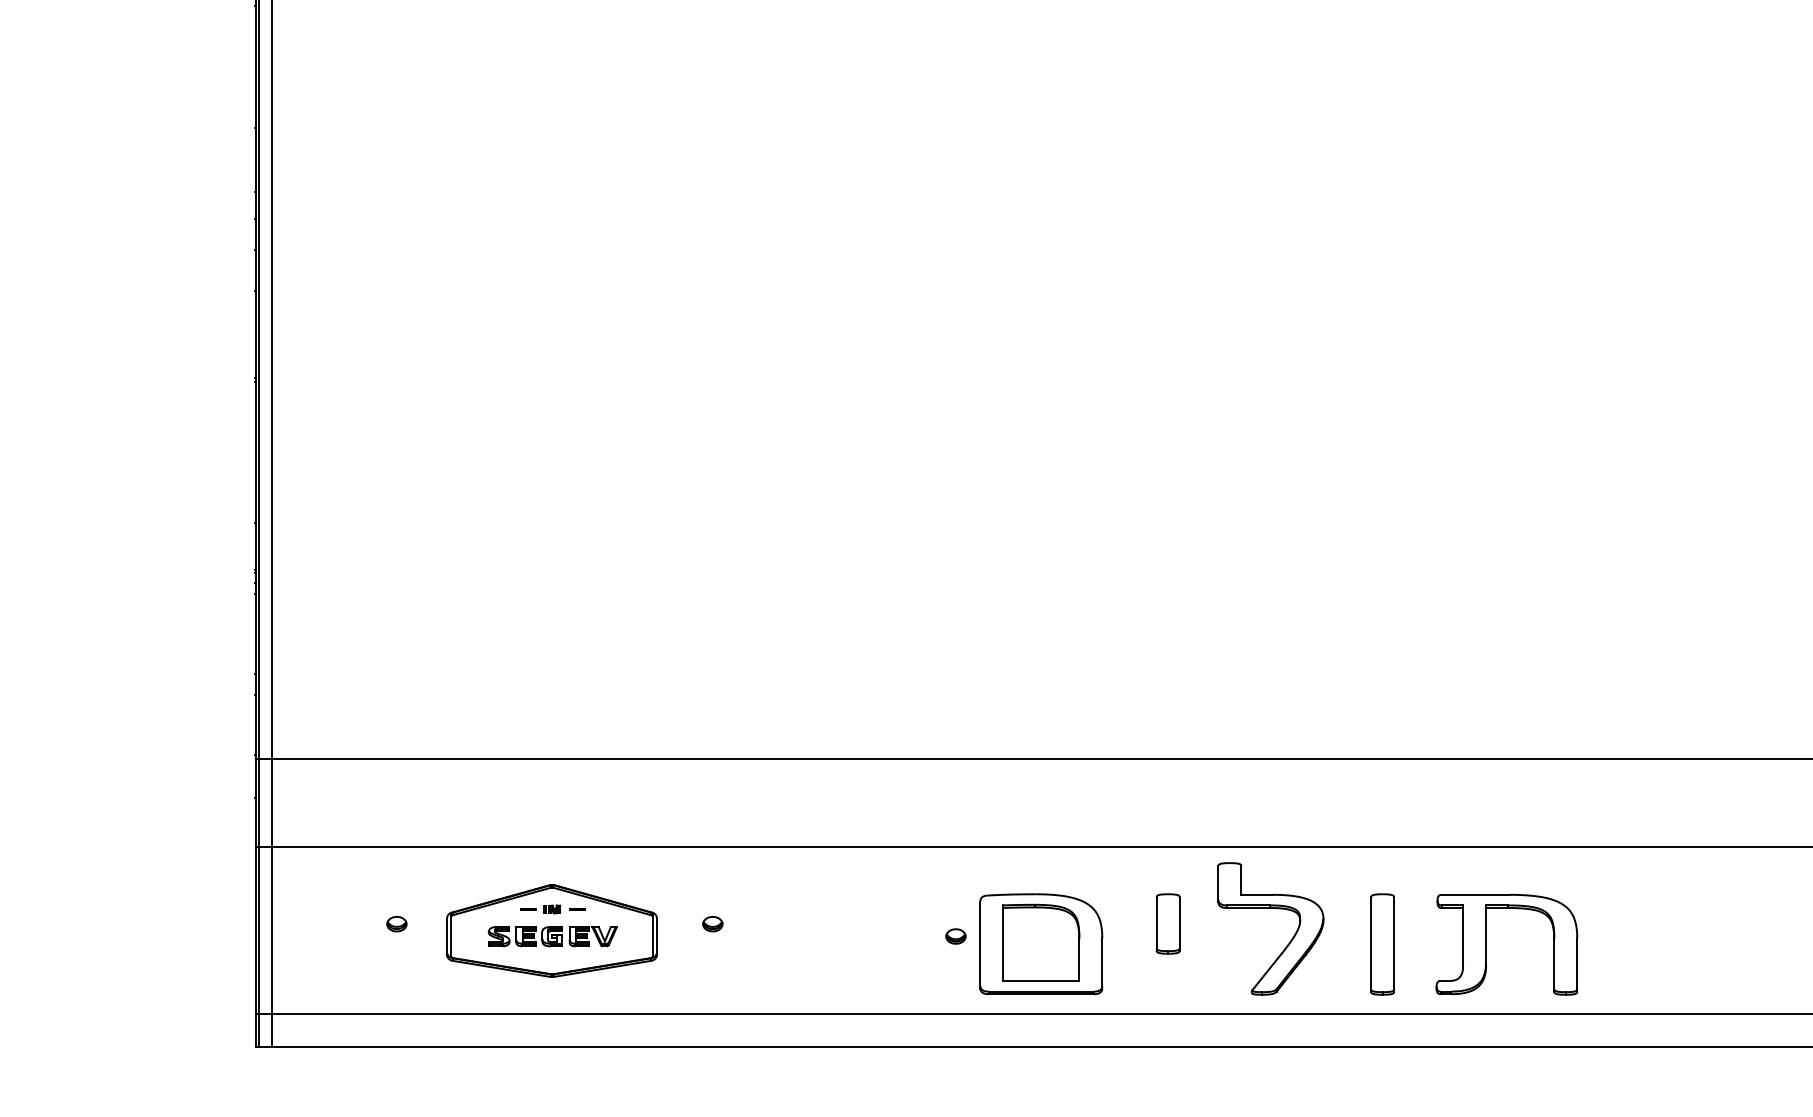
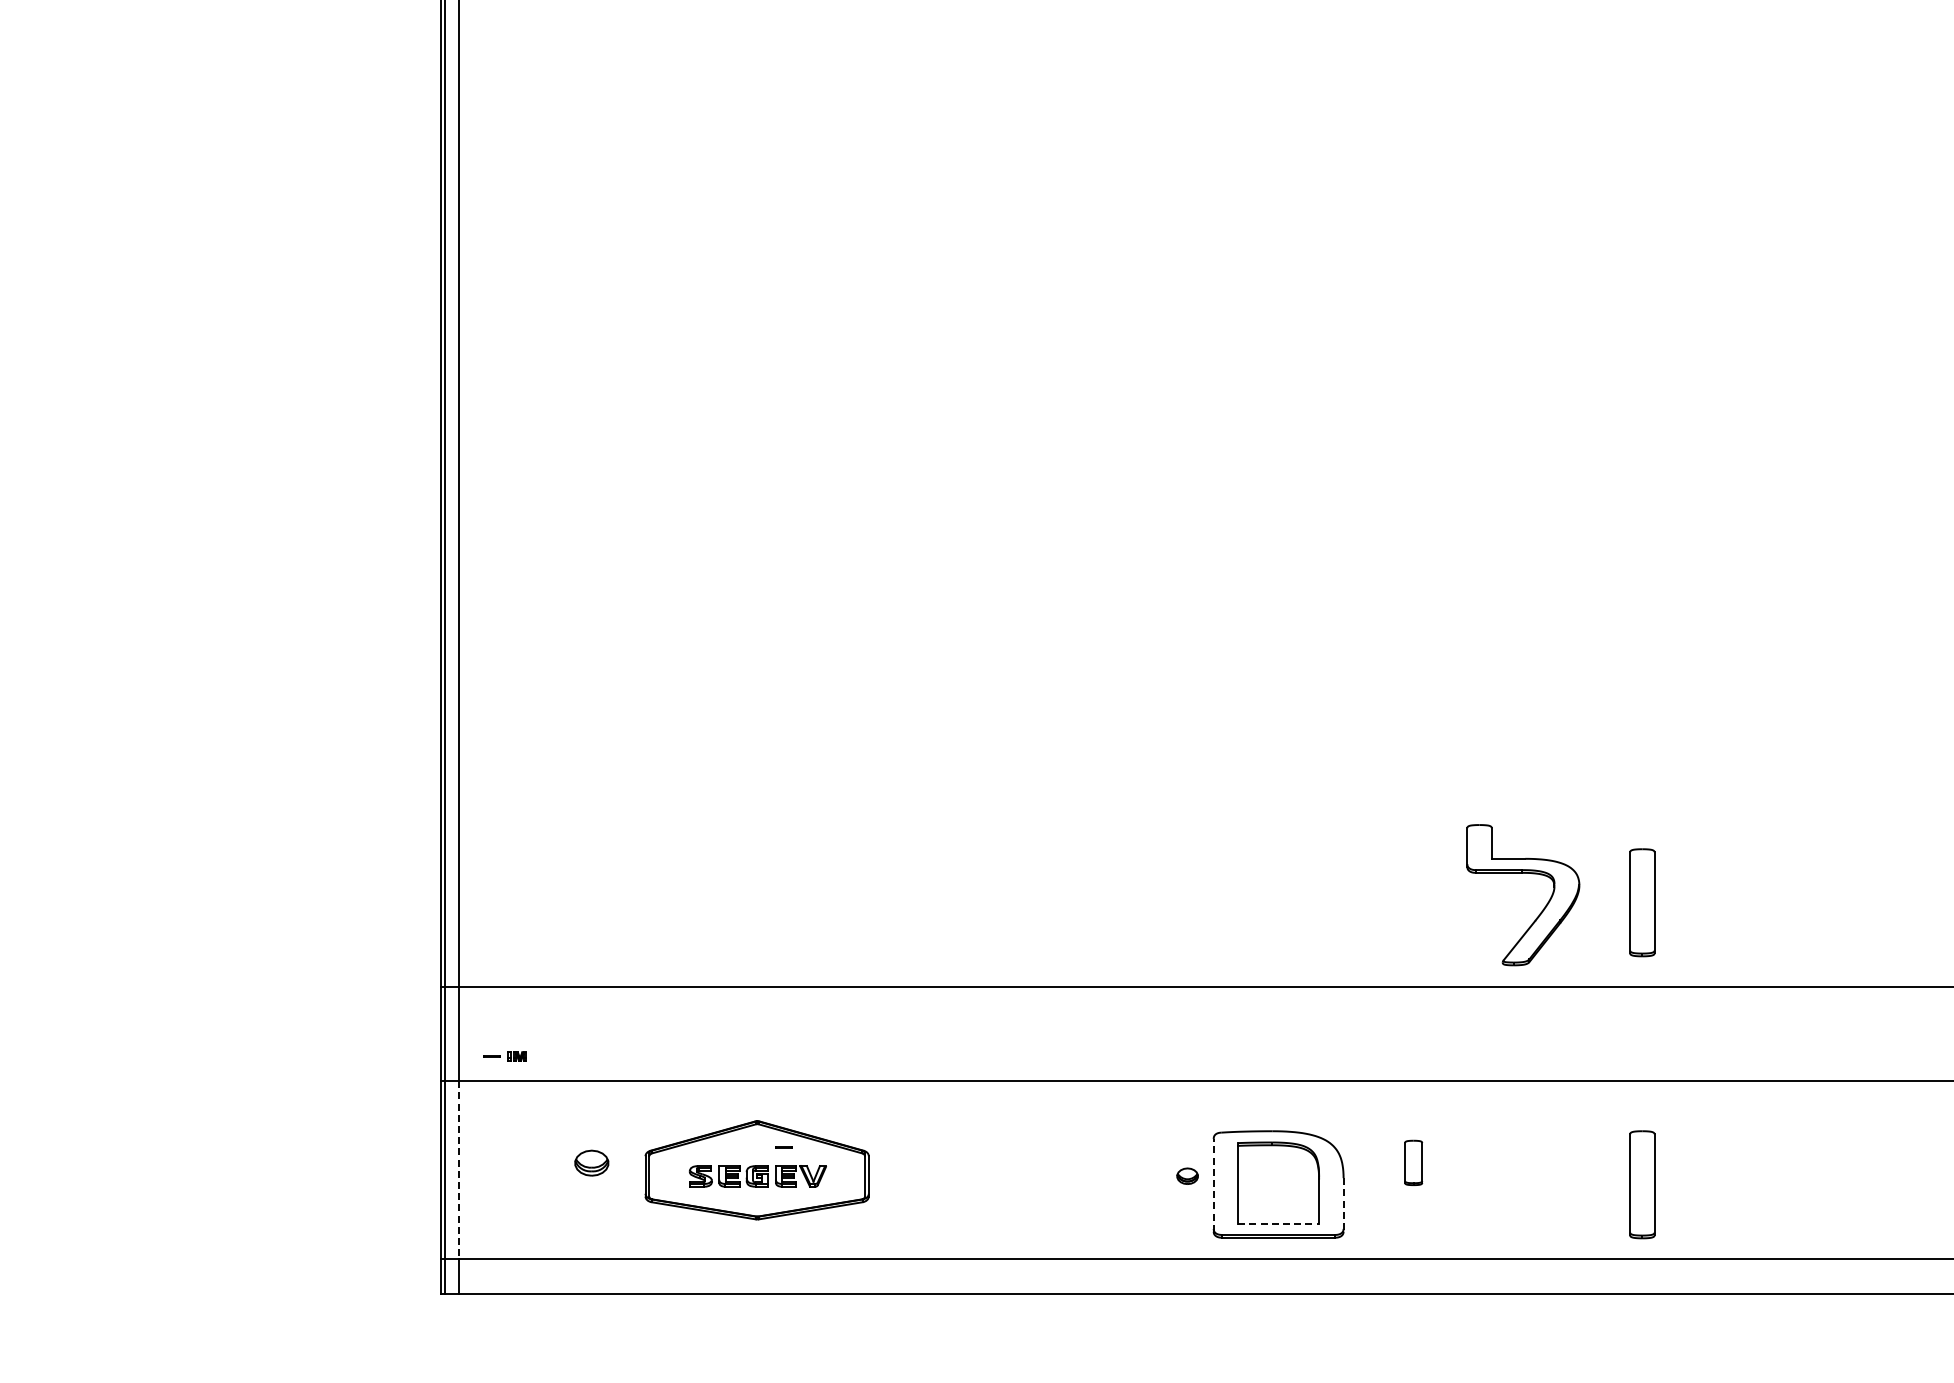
part: (1382, 679) -> (1642, 902), added
part: (1271, 908) -> (1523, 873), moved
part: (540, 909) -> (504, 1056), moved
part: (396, 923) -> (591, 1162), size x1.6
part: (712, 923) -> (928, 1162), removed
part: (1167, 923) -> (1413, 1162), size x0.7
line: (271, 930) -> (458, 1169), solid -> dashed
line: (980, 944) -> (1213, 1184), solid -> dashed
part: (1486, 945) -> (1753, 1185), removed
line: (1102, 963) -> (1343, 1204), solid -> dashed
line: (1042, 980) -> (1279, 1223), solid -> dashed

